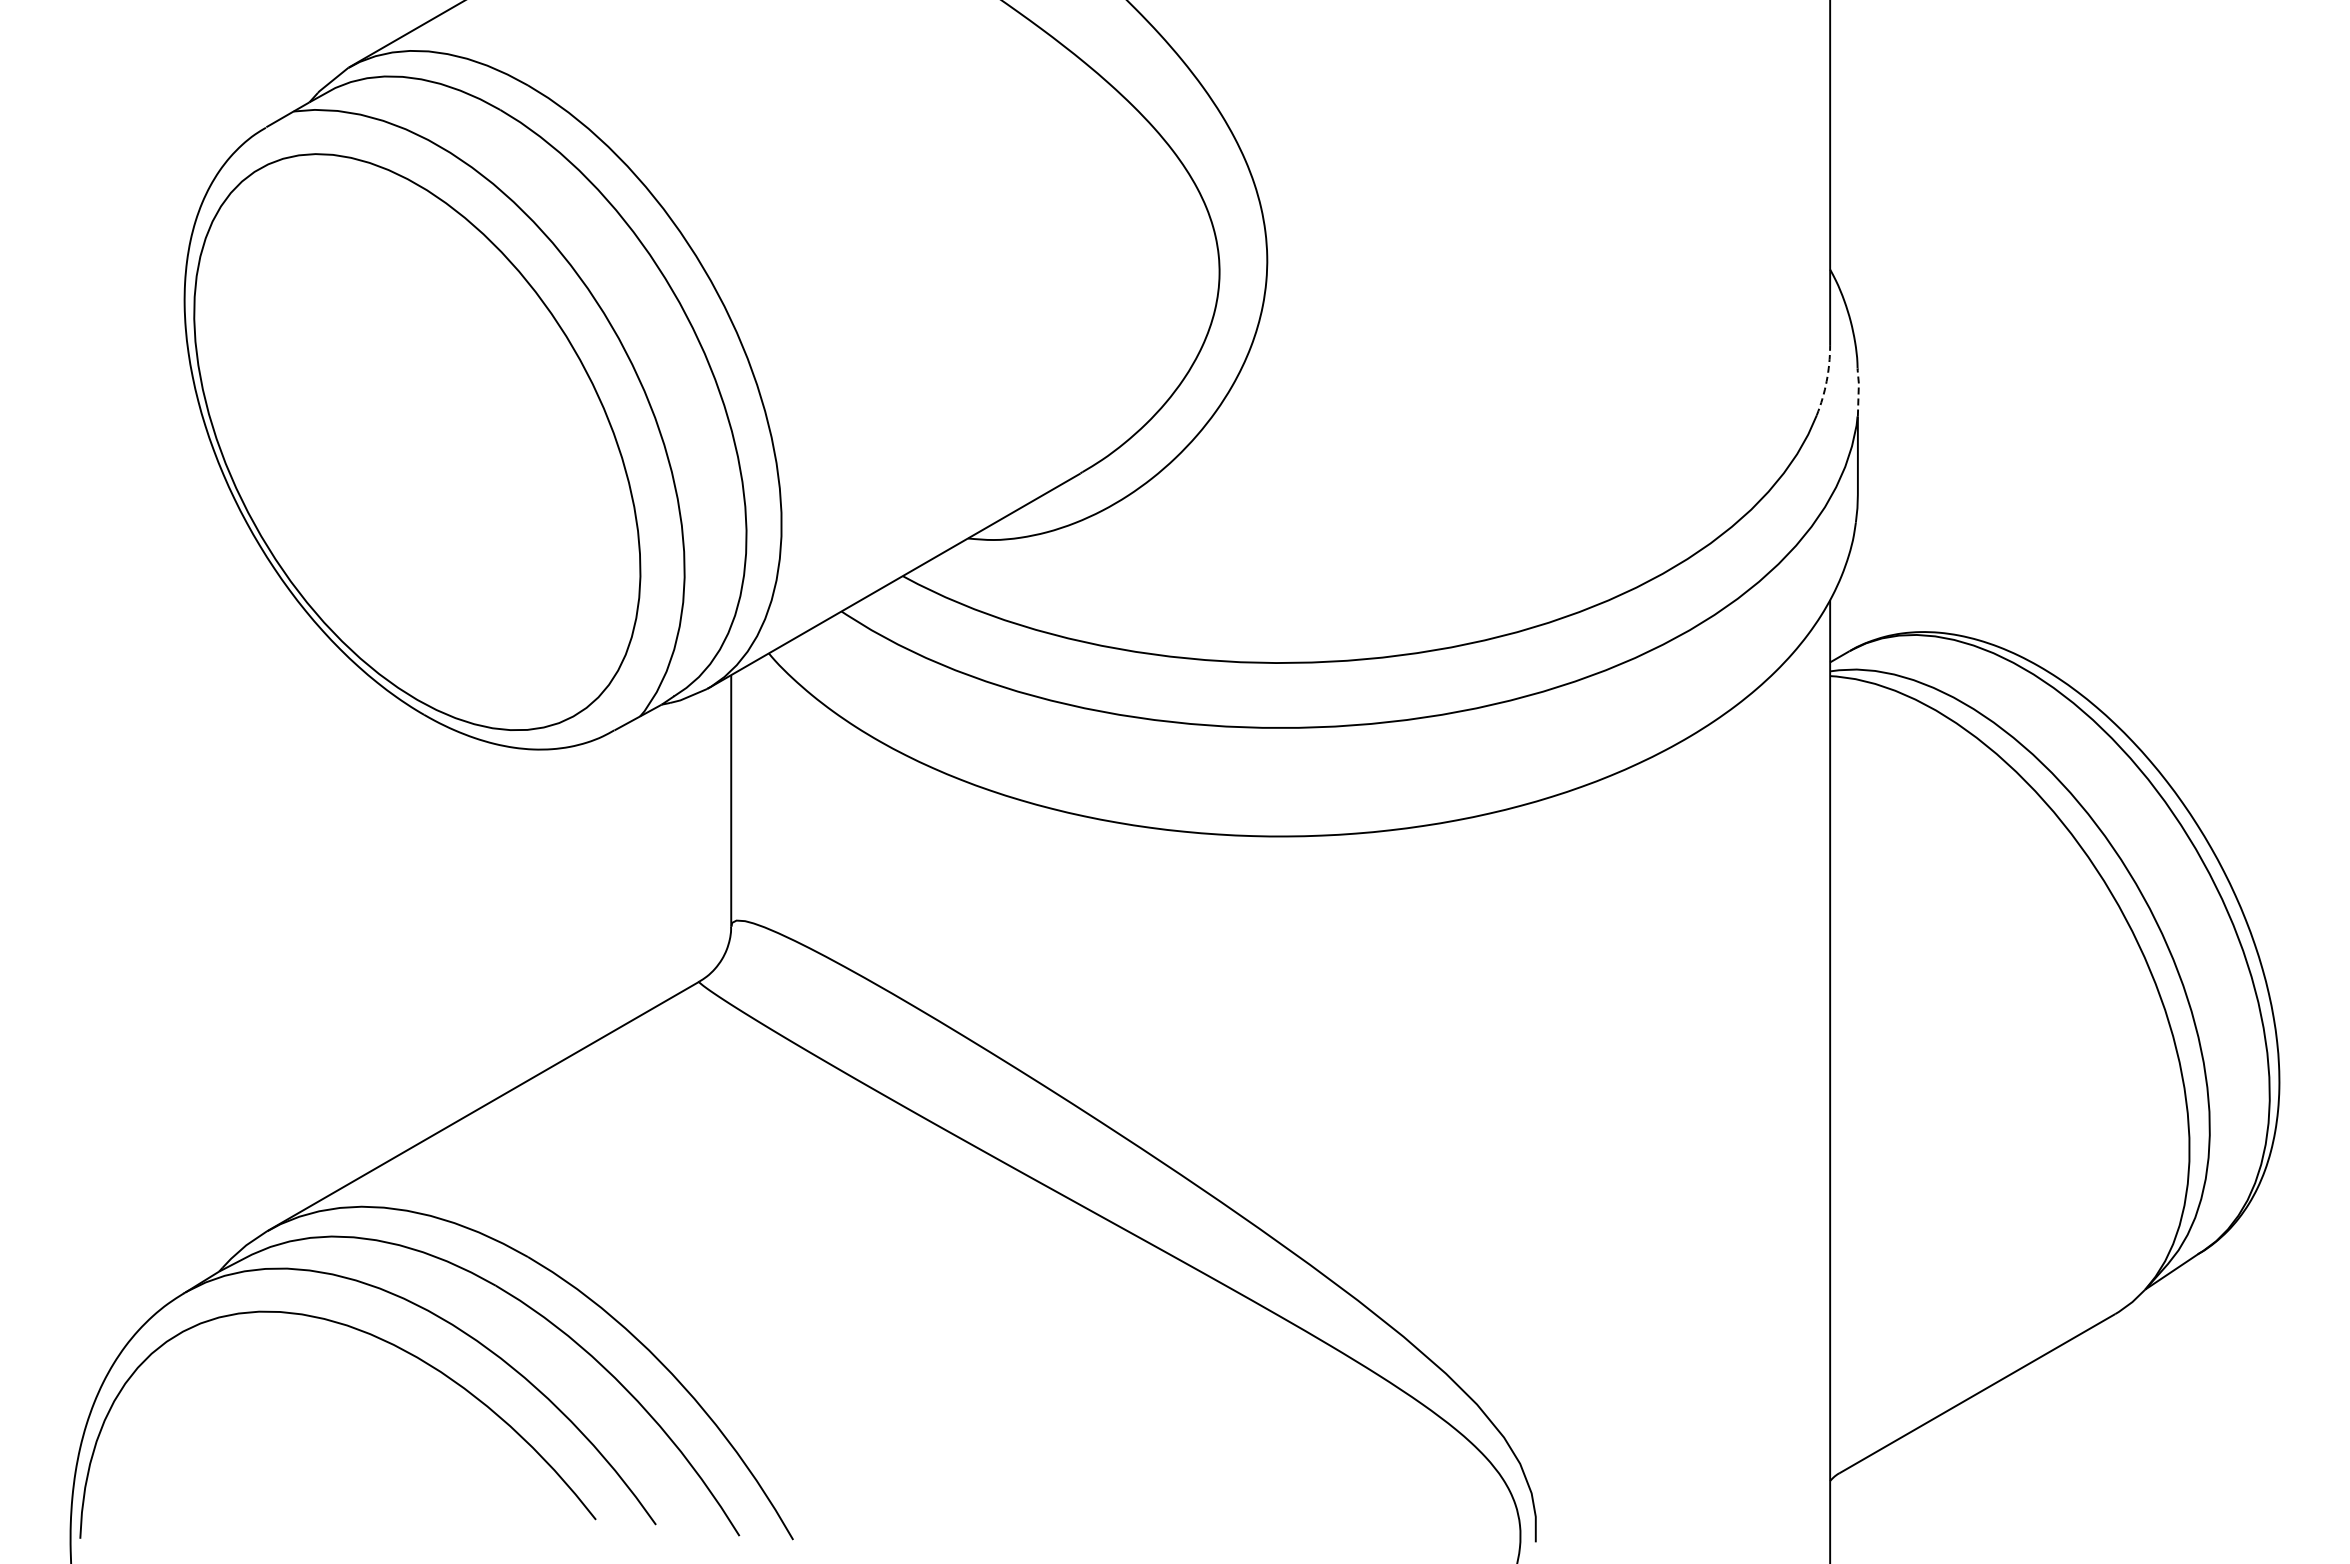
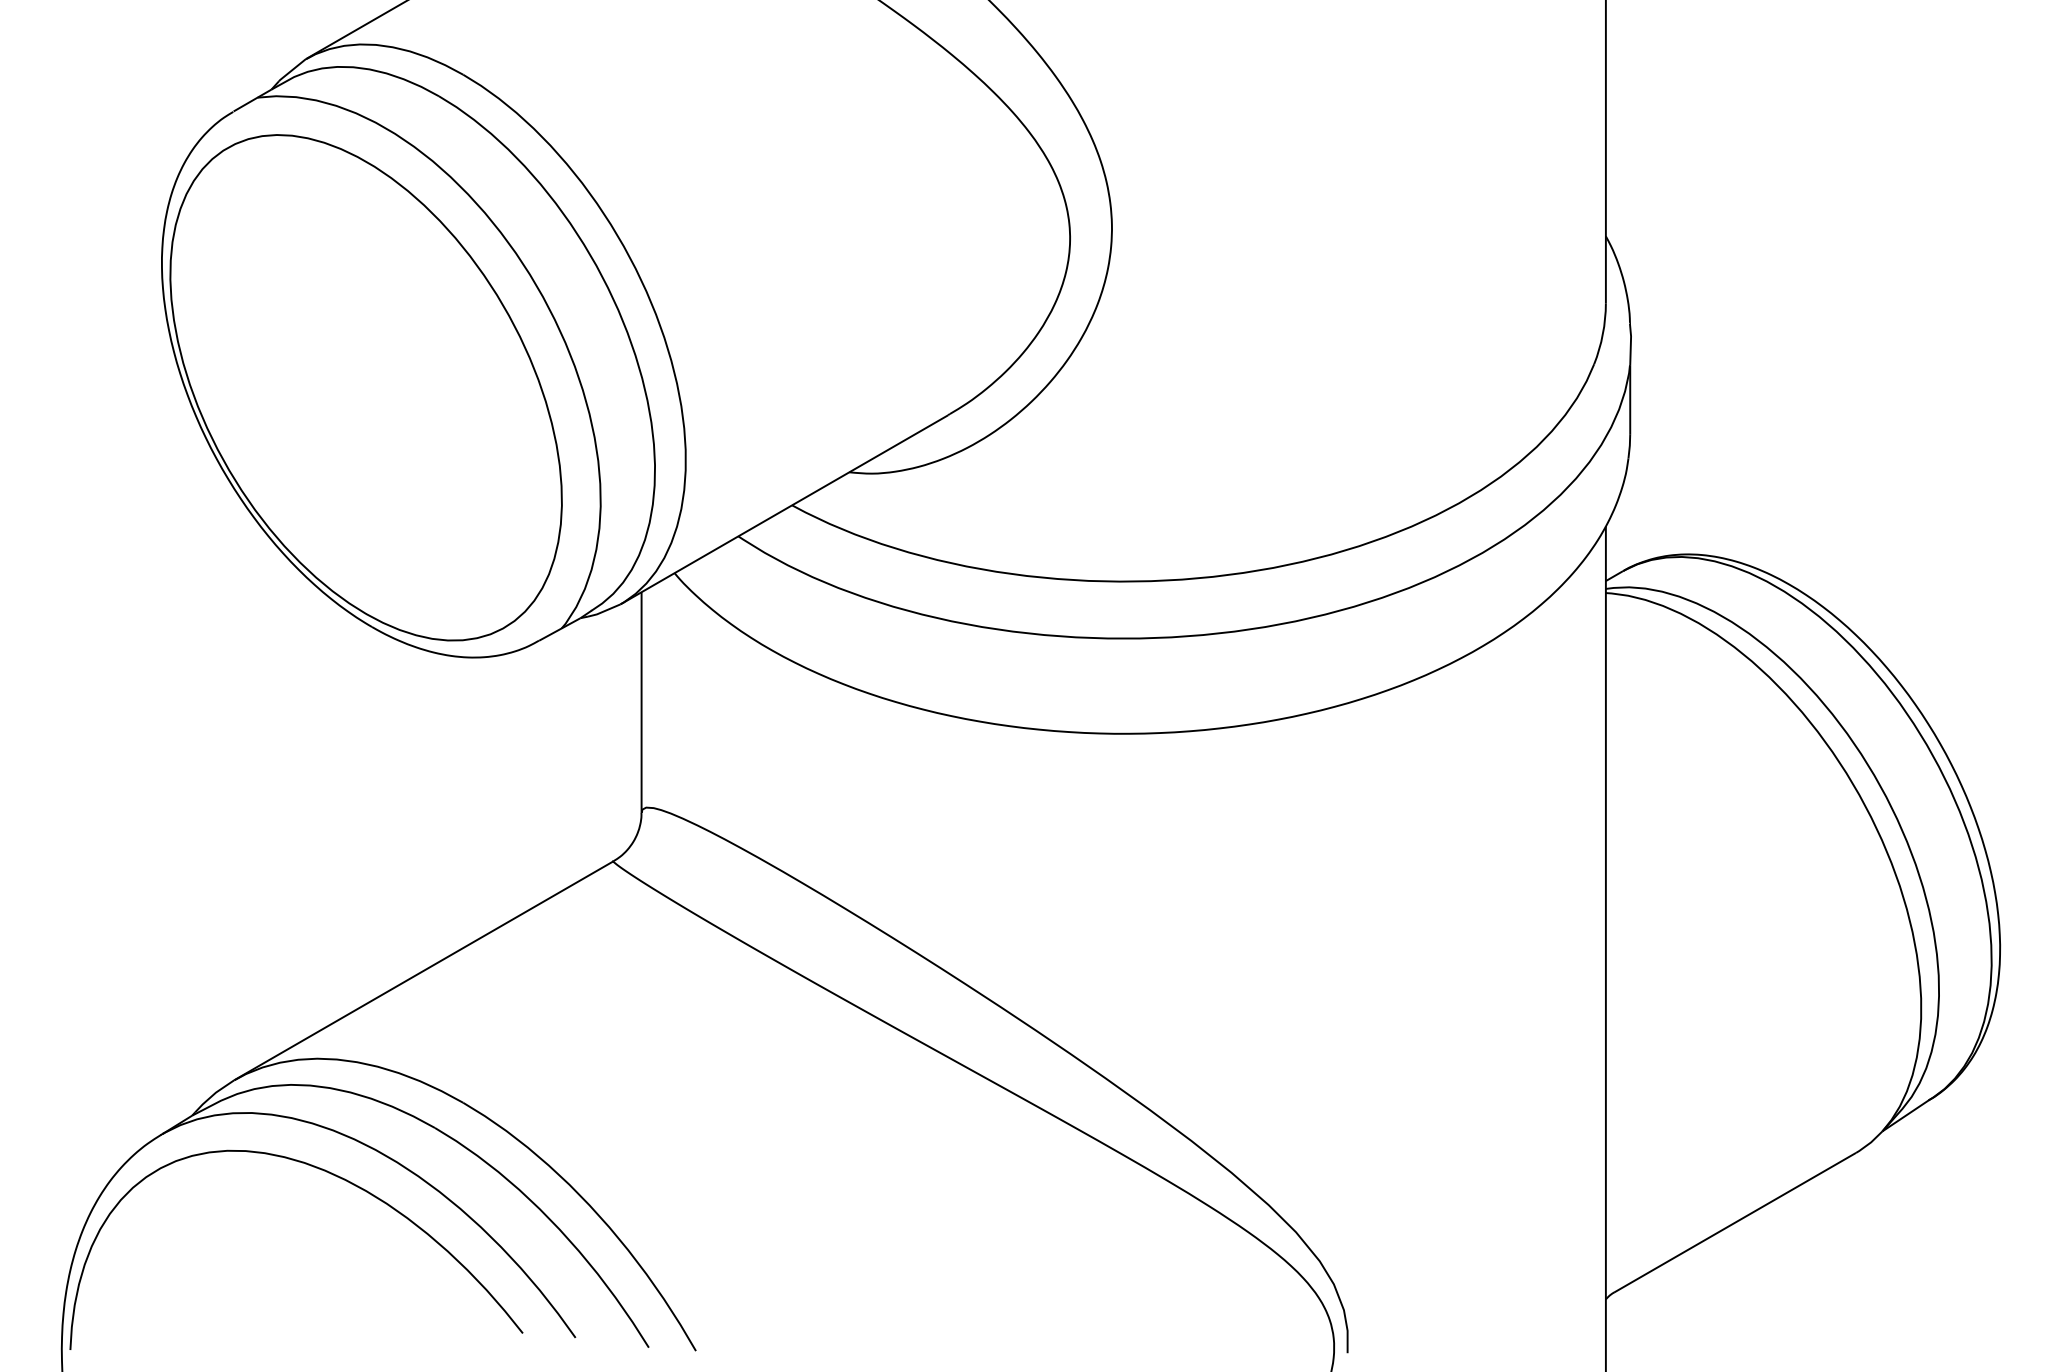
arc: (1826, 381) -> (1602, 334), dashed -> solid
line: (1858, 391) -> (1630, 343), dashed -> solid

